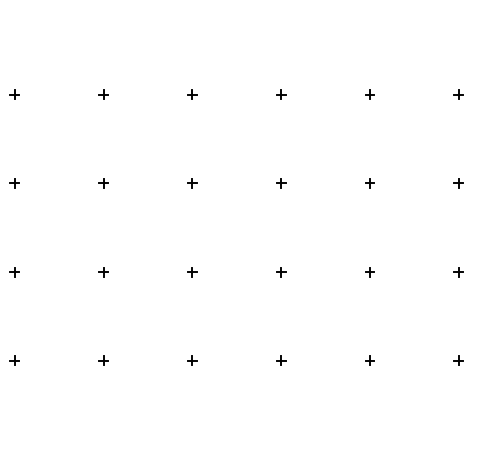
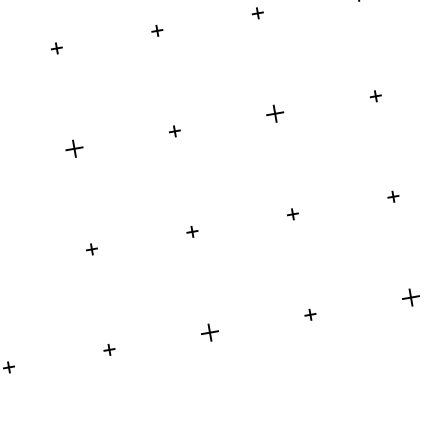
part: (103, 183) -> (74, 149), size x1.6
part: (281, 183) -> (275, 113), size x1.6
part: (192, 360) -> (209, 331), size x1.6
part: (369, 360) -> (410, 296), size x1.6

